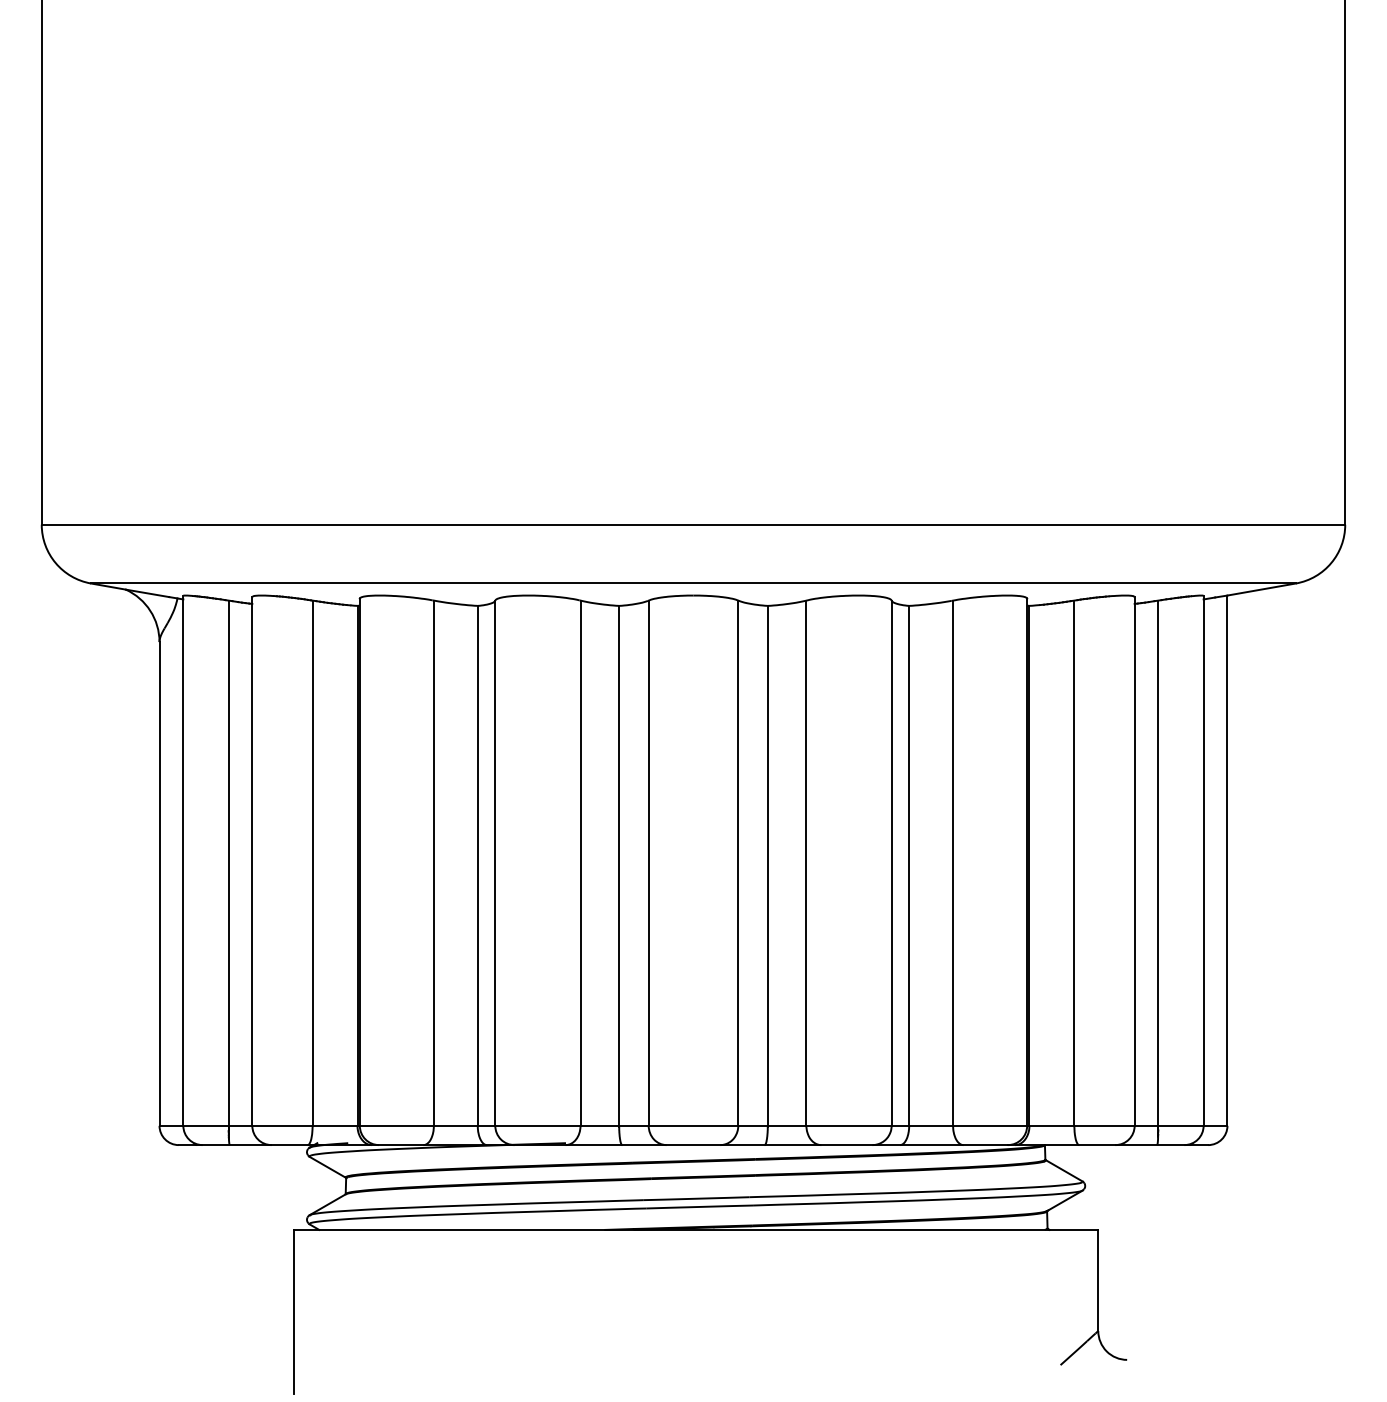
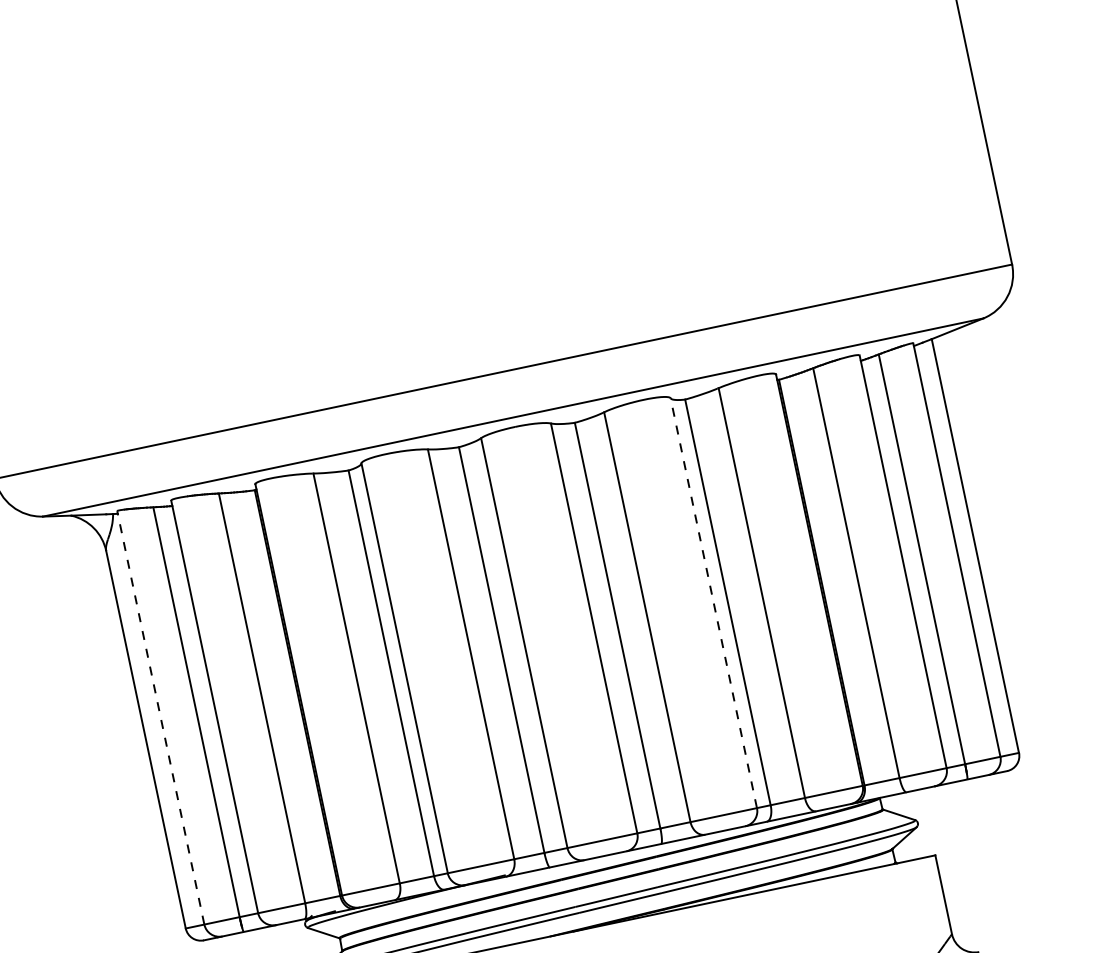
line: (183, 860) -> (160, 717), solid -> dashed
line: (891, 863) -> (713, 603), solid -> dashed

